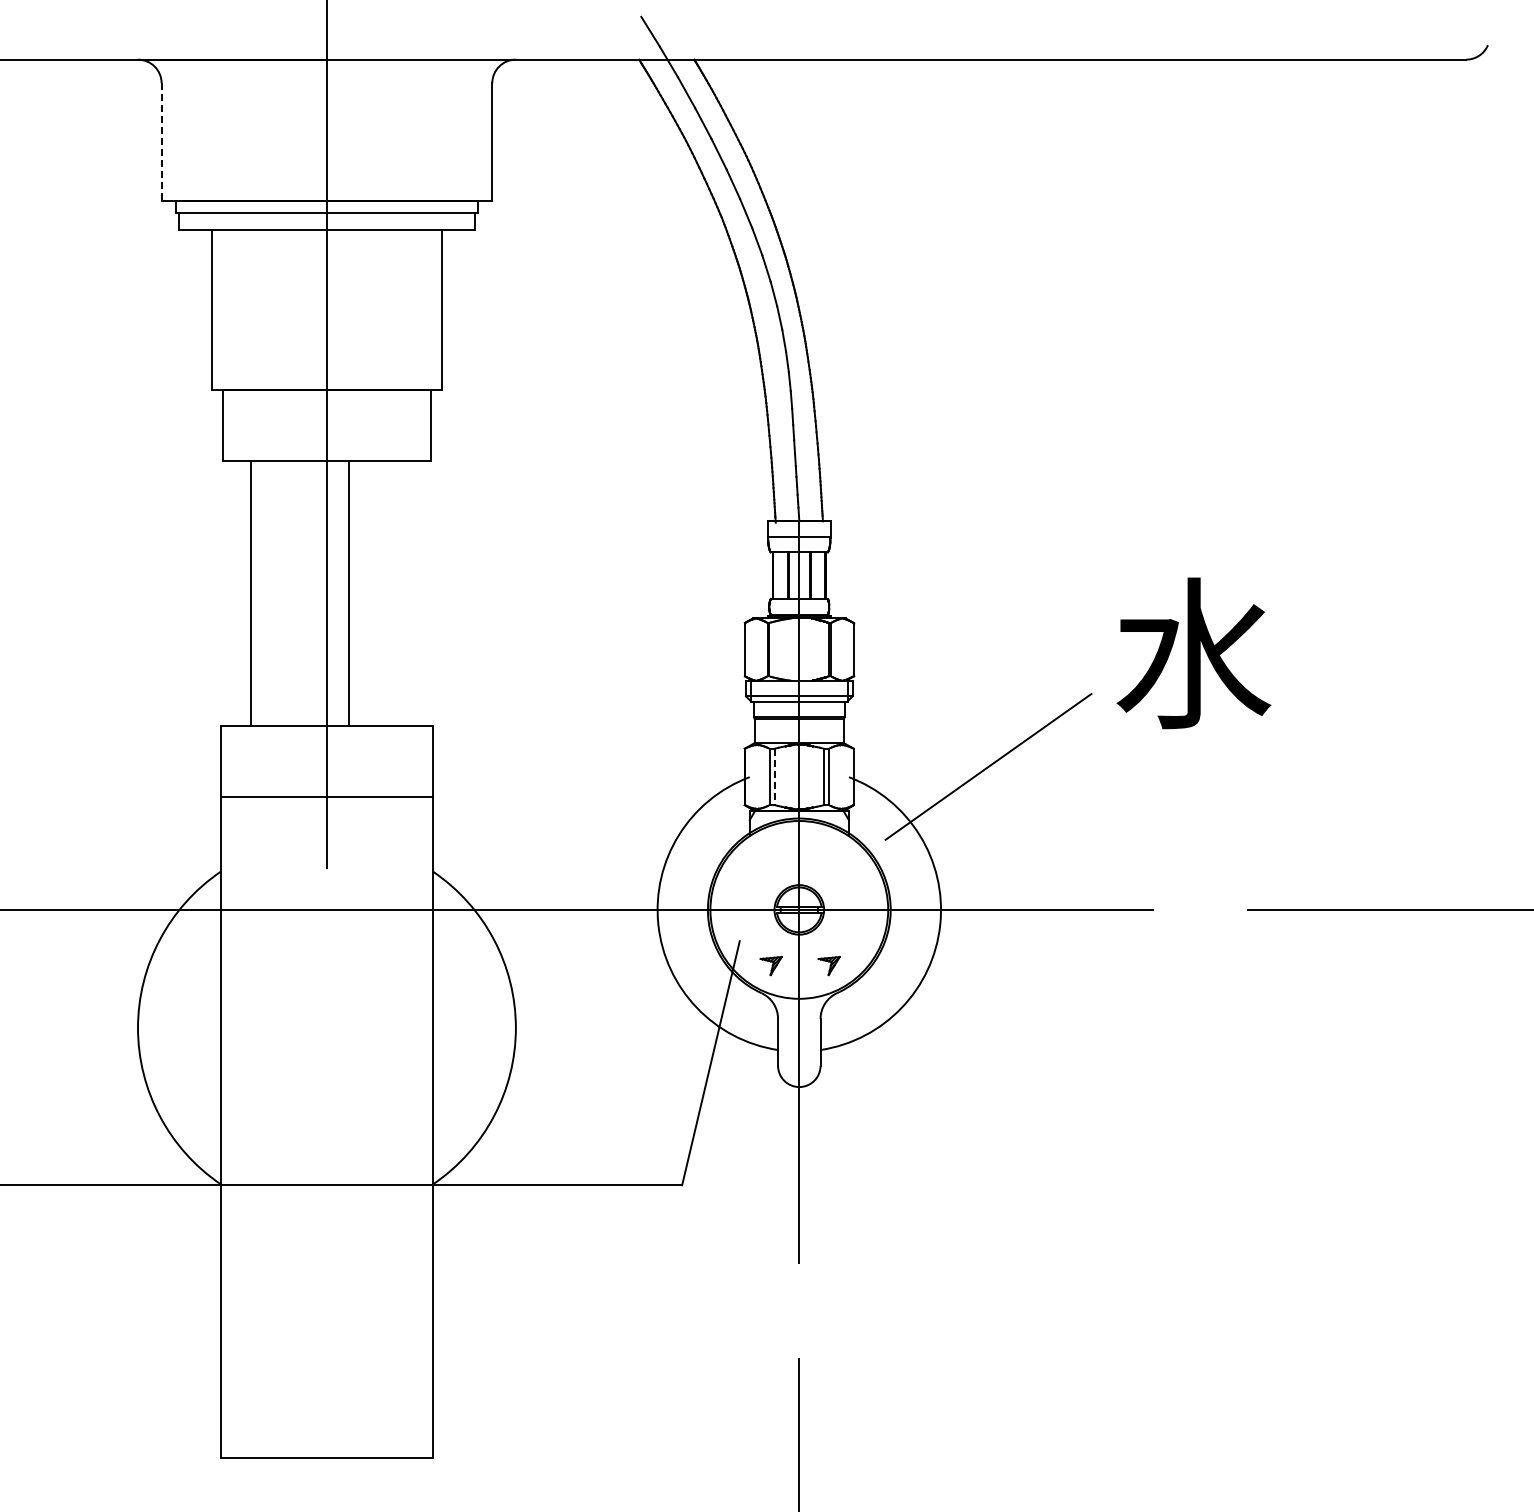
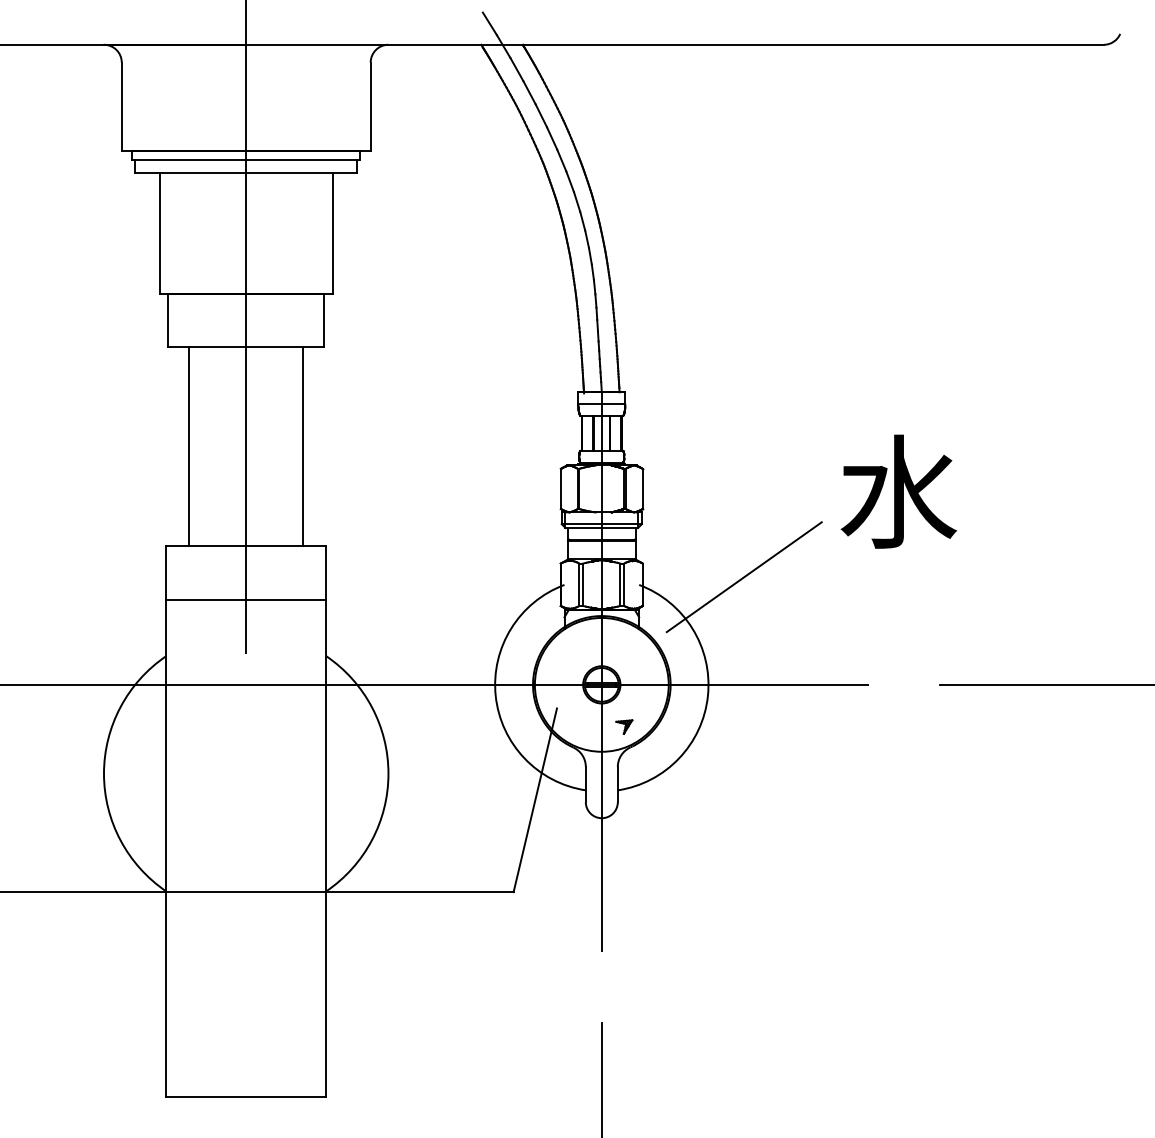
line: (161, 142) -> (121, 107), dashed -> solid
line: (348, 593) -> (303, 446), moved
line: (774, 777) -> (583, 585), dashed -> solid
part: (770, 965) -> (580, 726), removed

